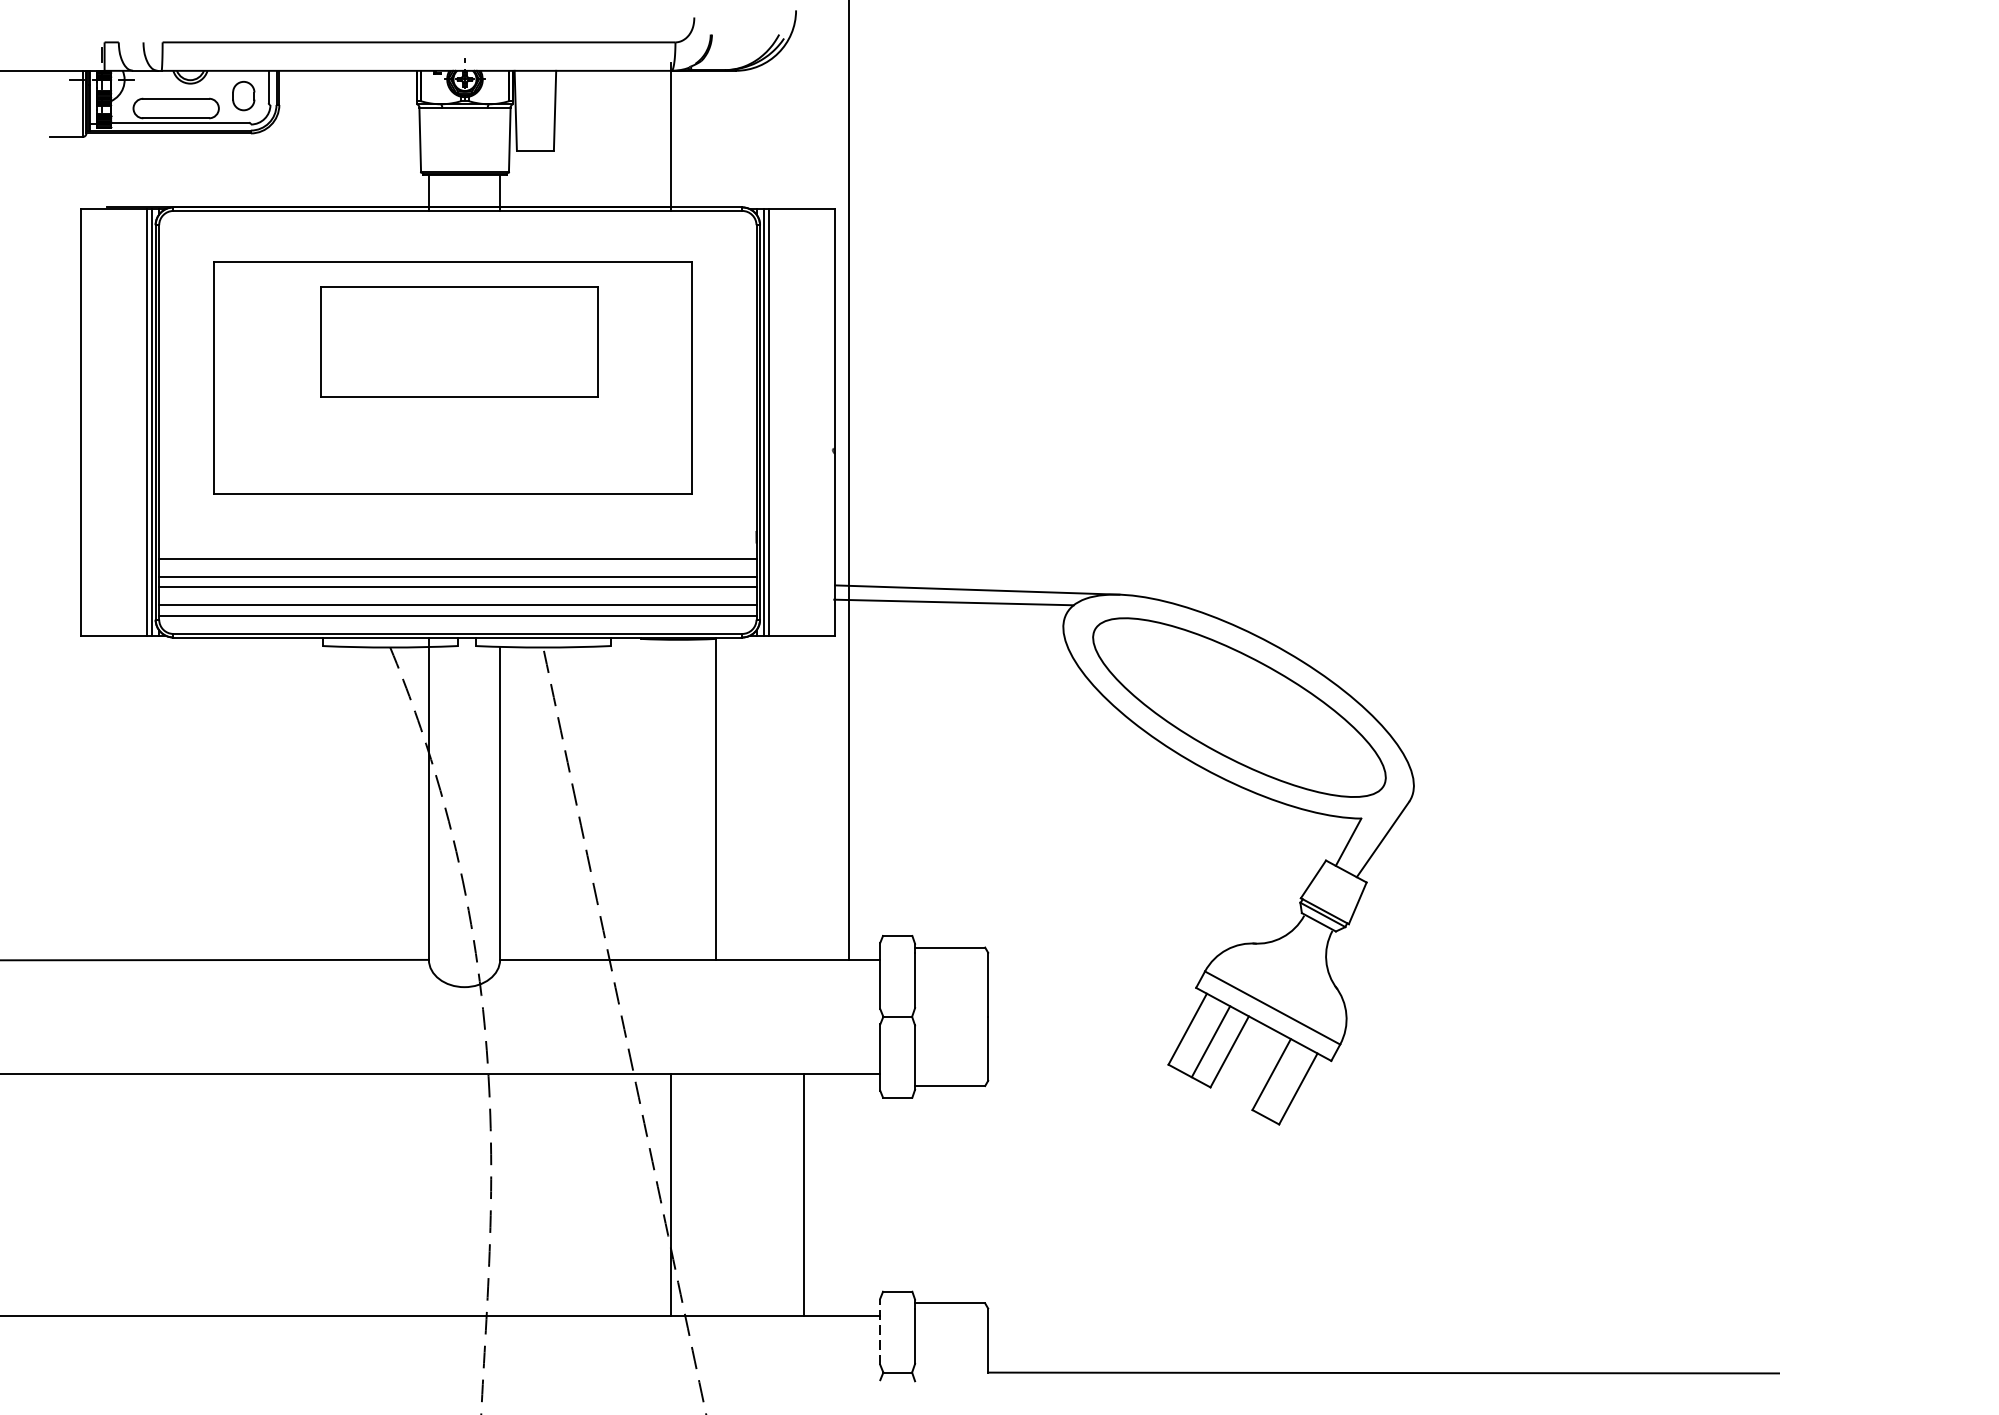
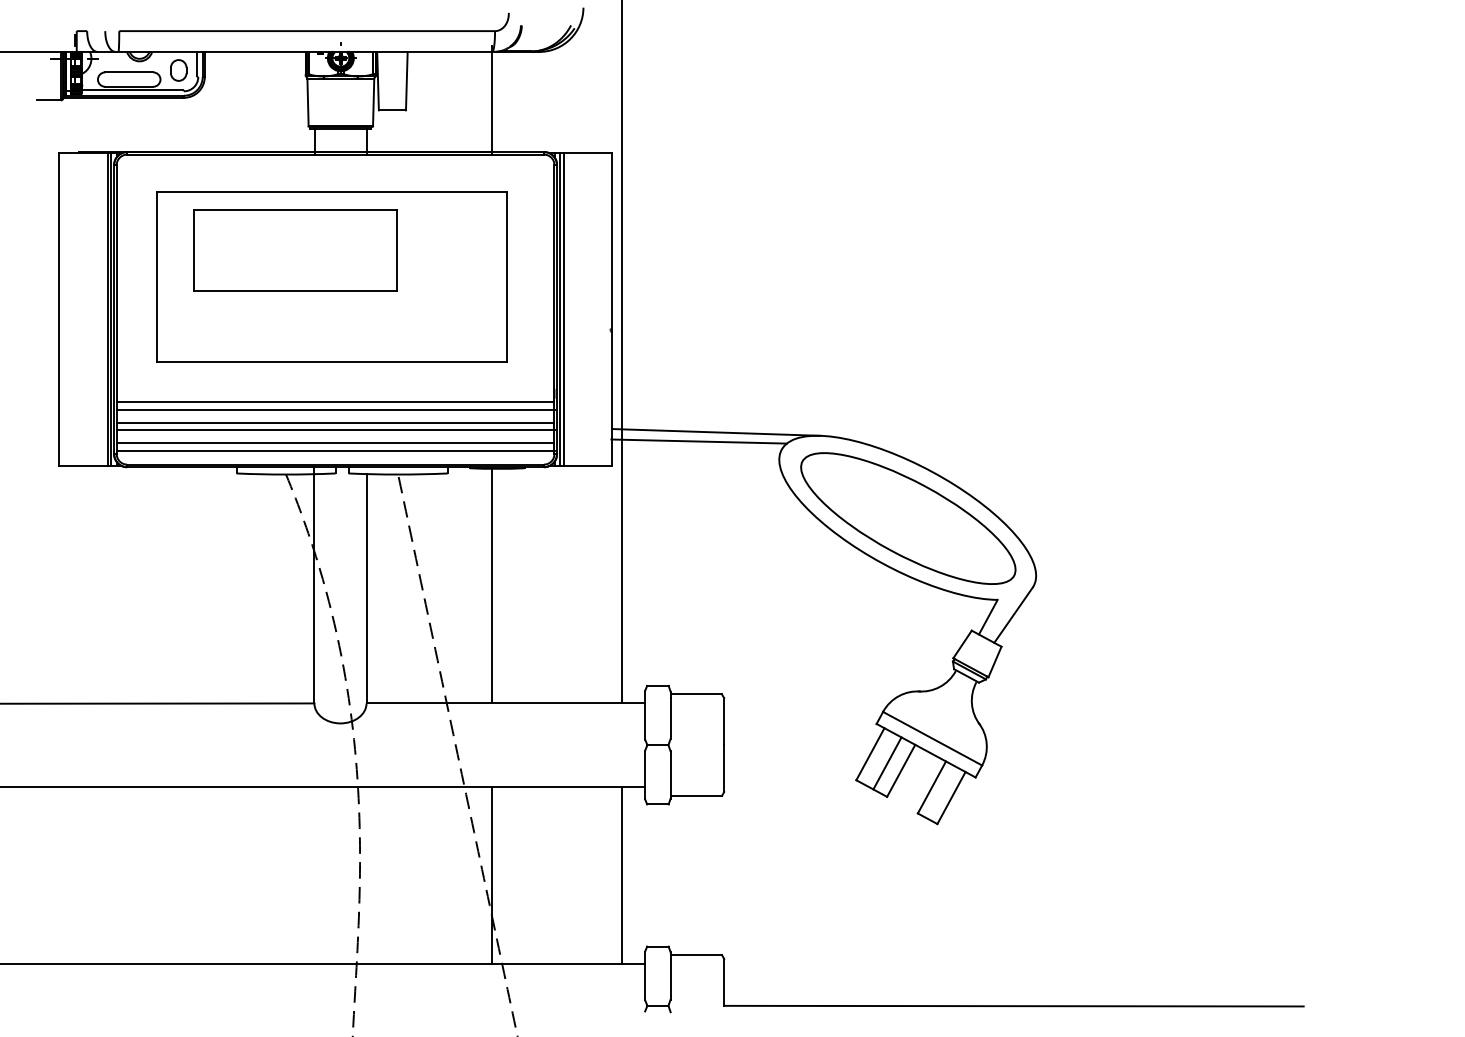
part: (459, 341) -> (295, 250), moved
line: (457, 547) -> (335, 401), added
line: (715, 798) -> (491, 585), moved
line: (804, 1194) -> (622, 875), moved
line: (880, 1331) -> (645, 975), dashed -> solid

